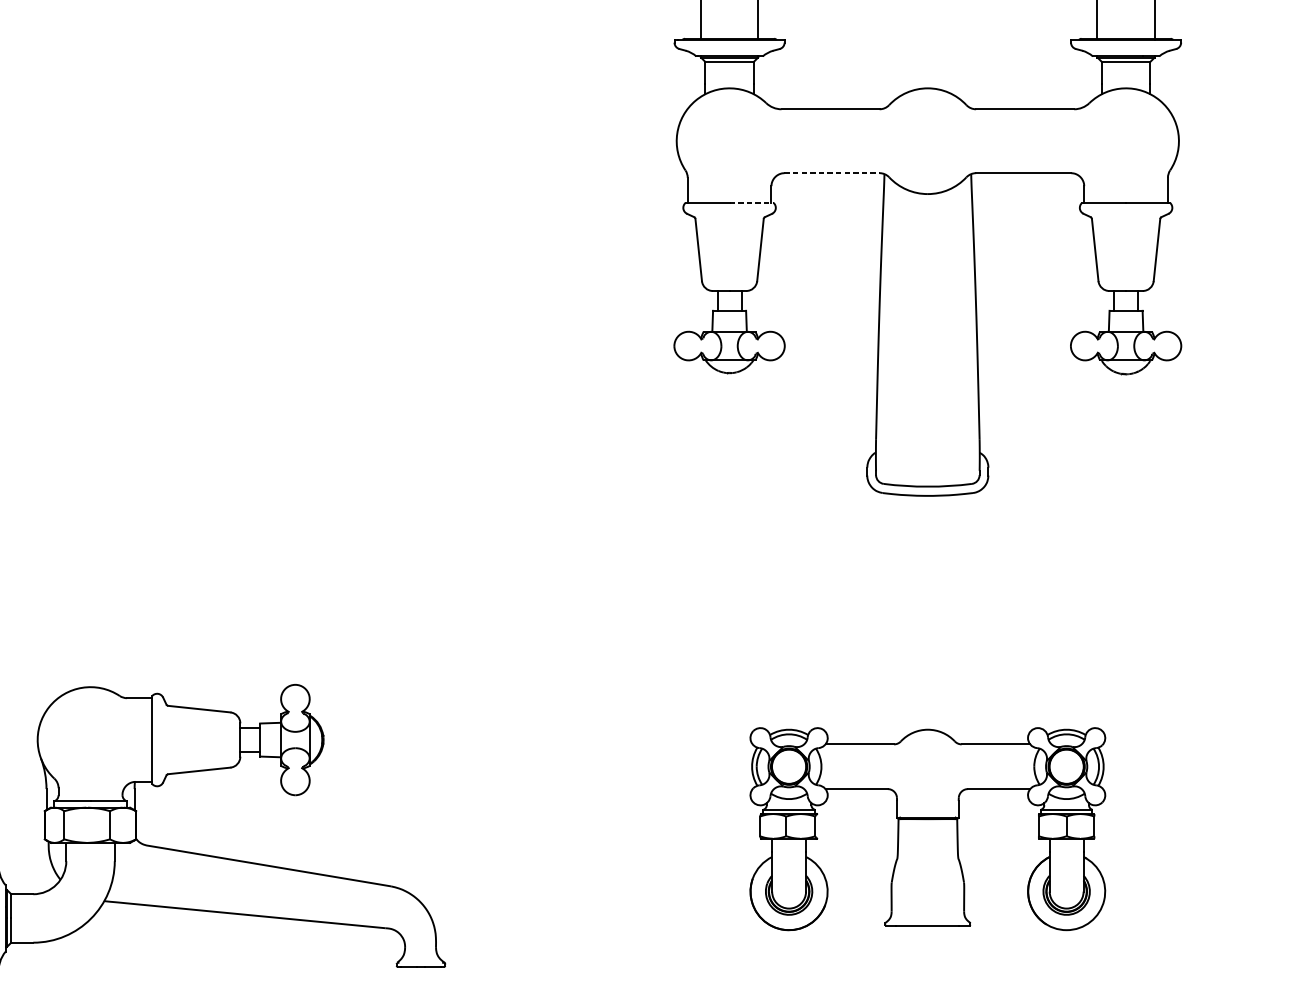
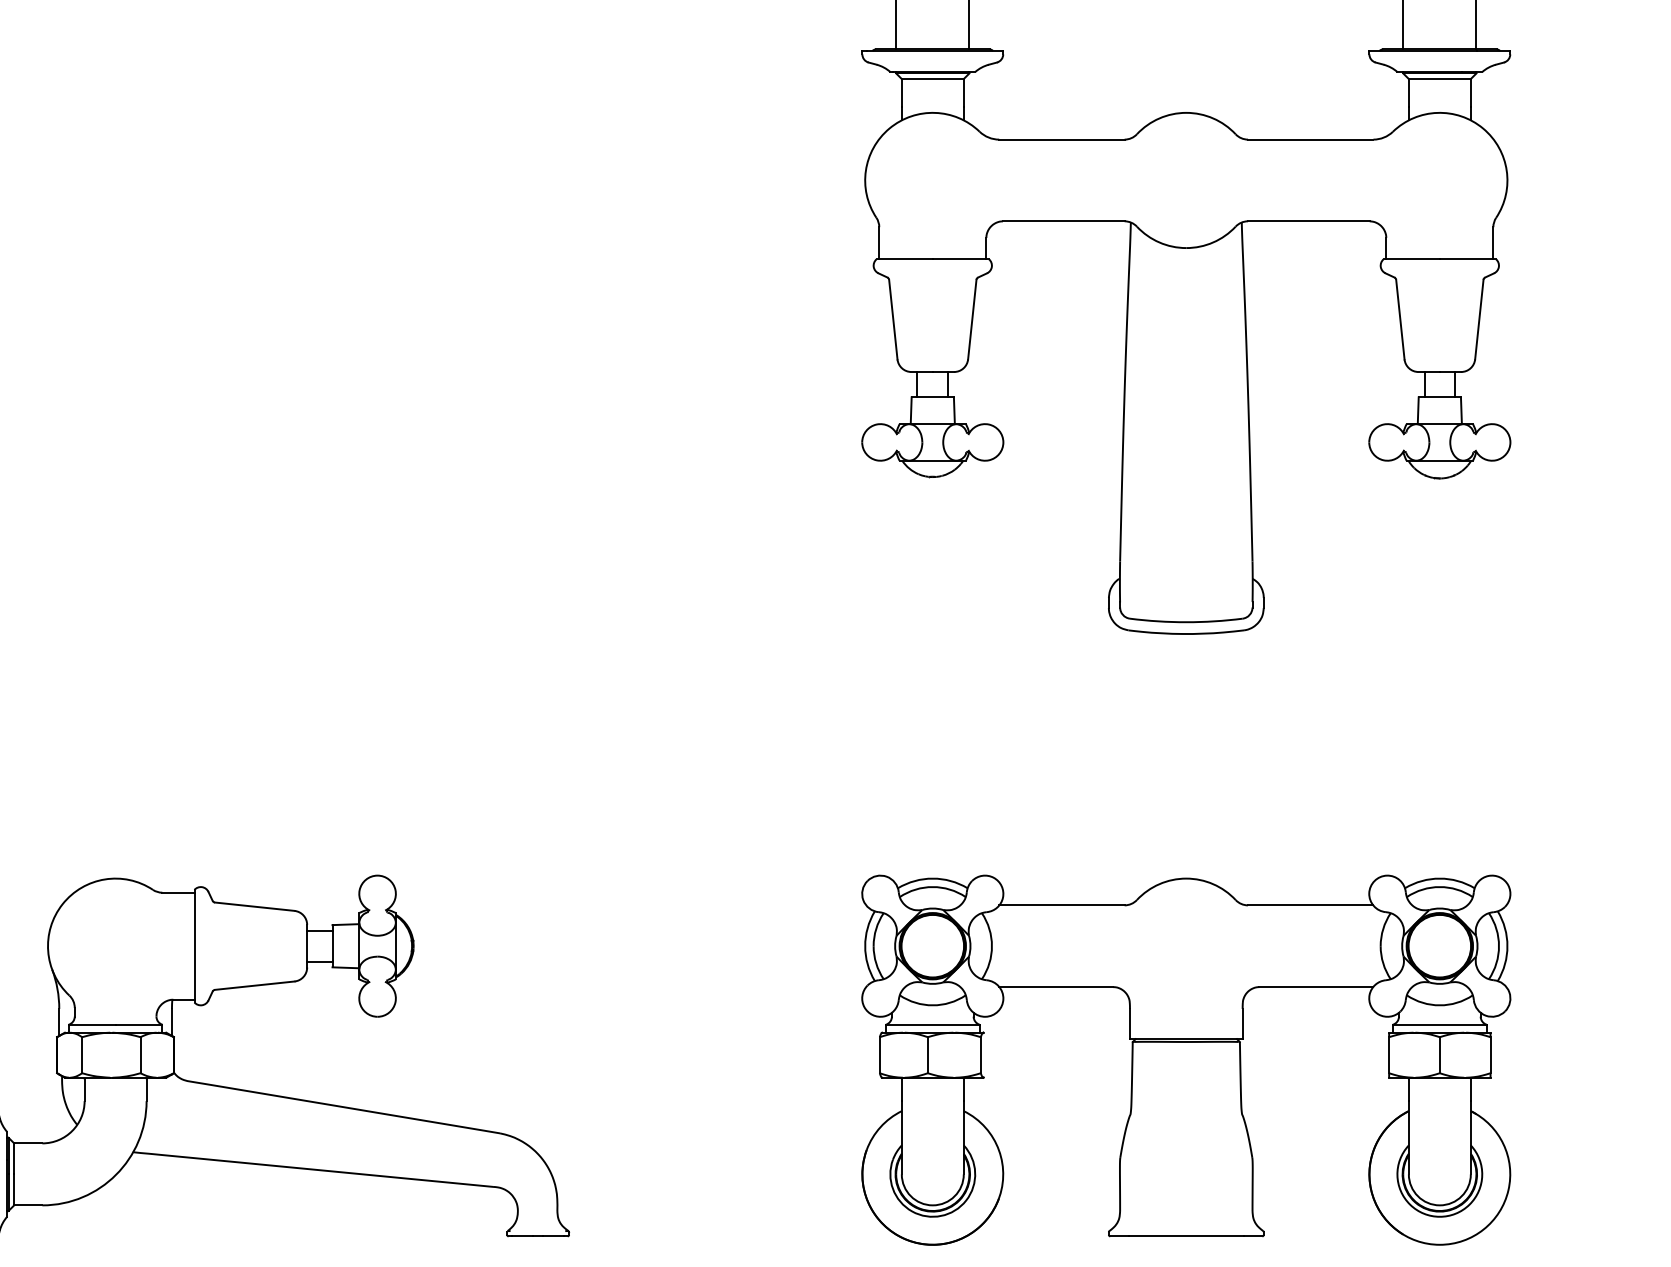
line: (831, 173) -> (1063, 221), dashed -> solid
line: (752, 203) -> (961, 259), dashed -> solid
part: (927, 828) -> (1186, 1059), size x1.43

